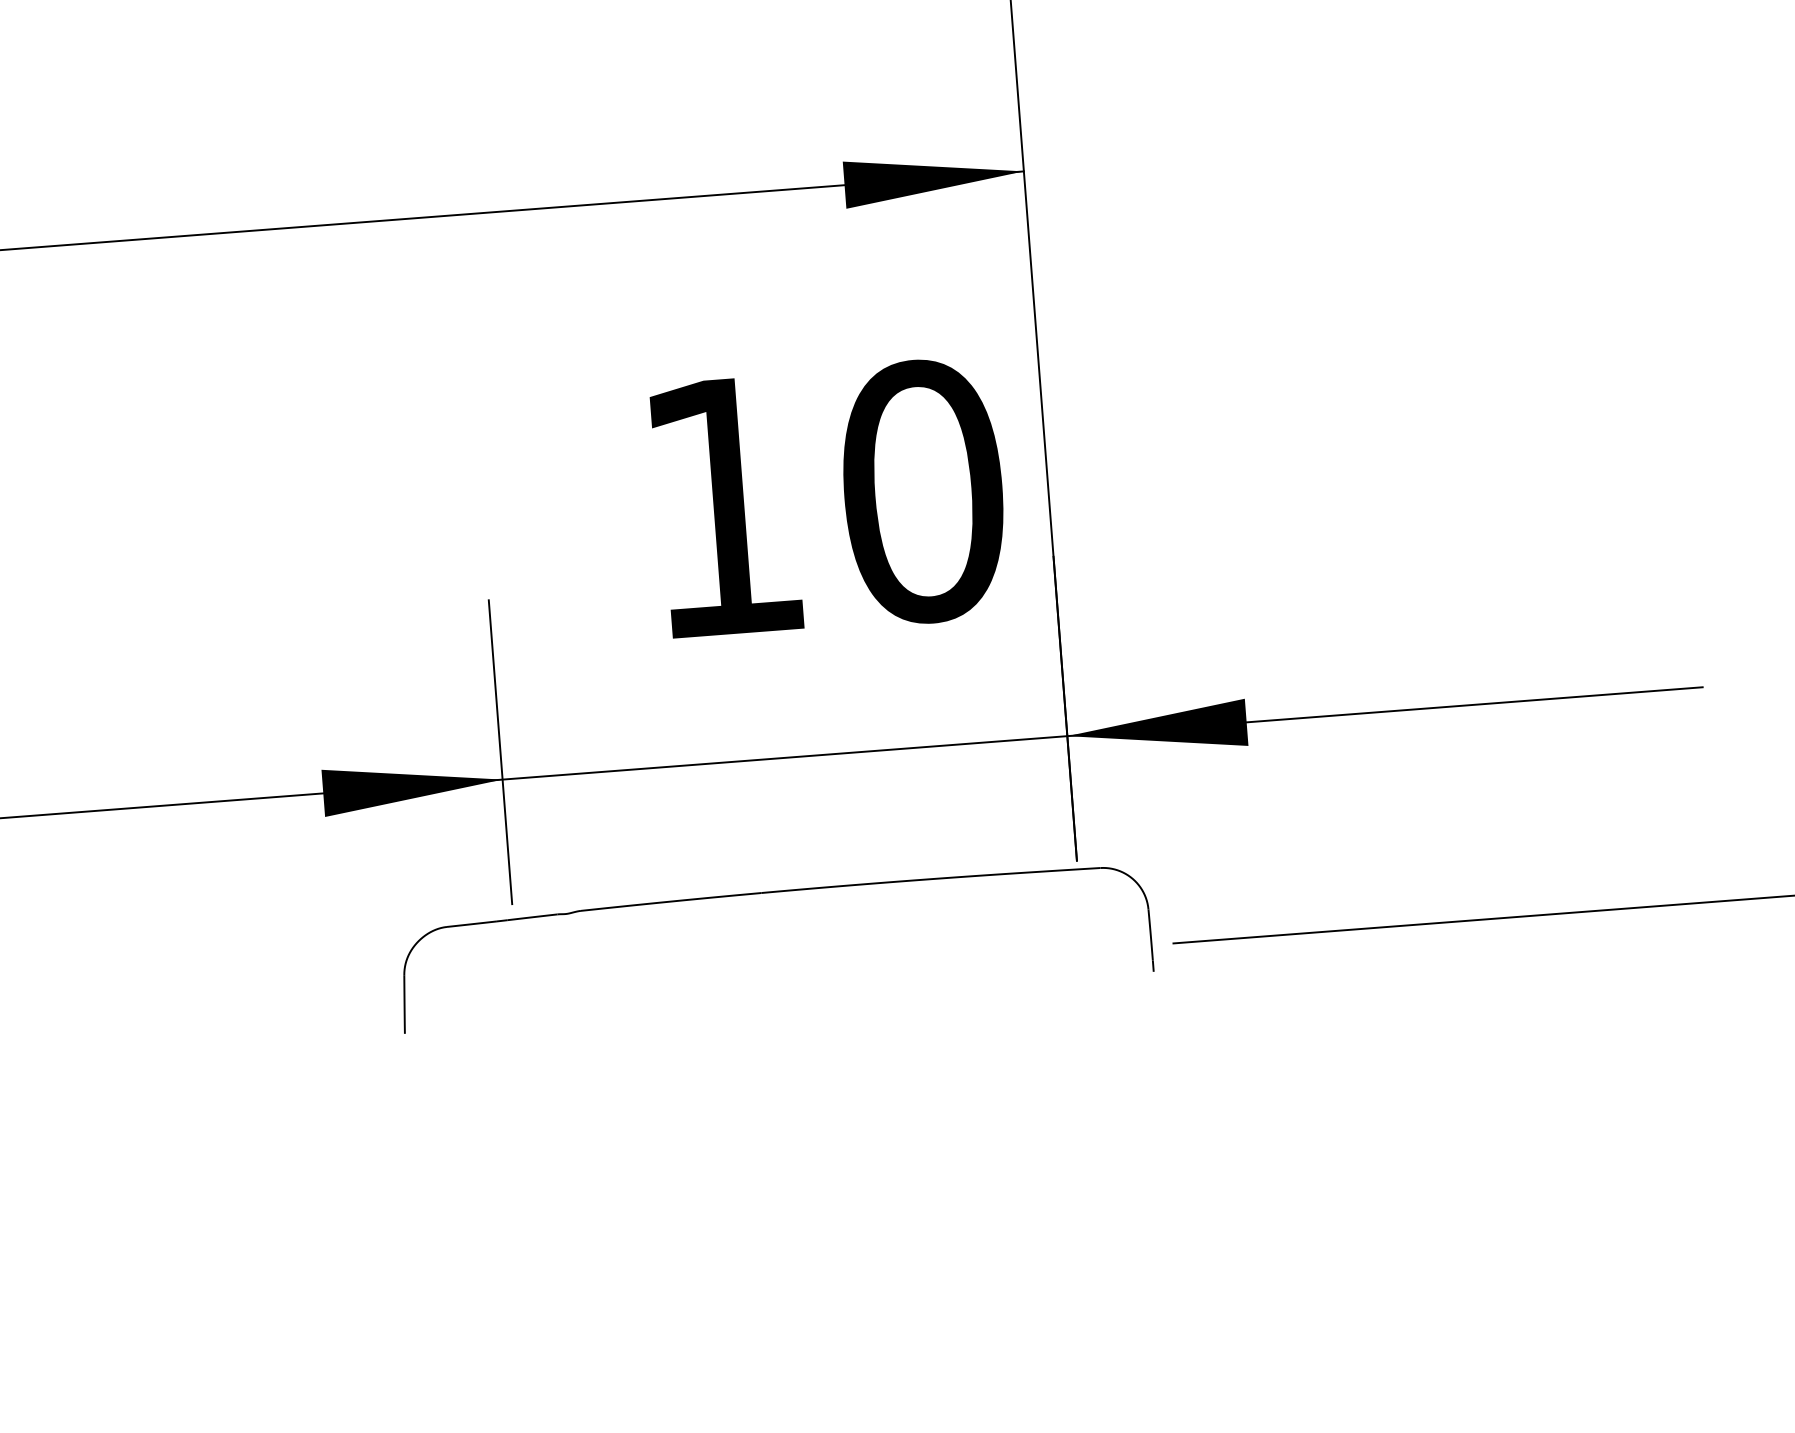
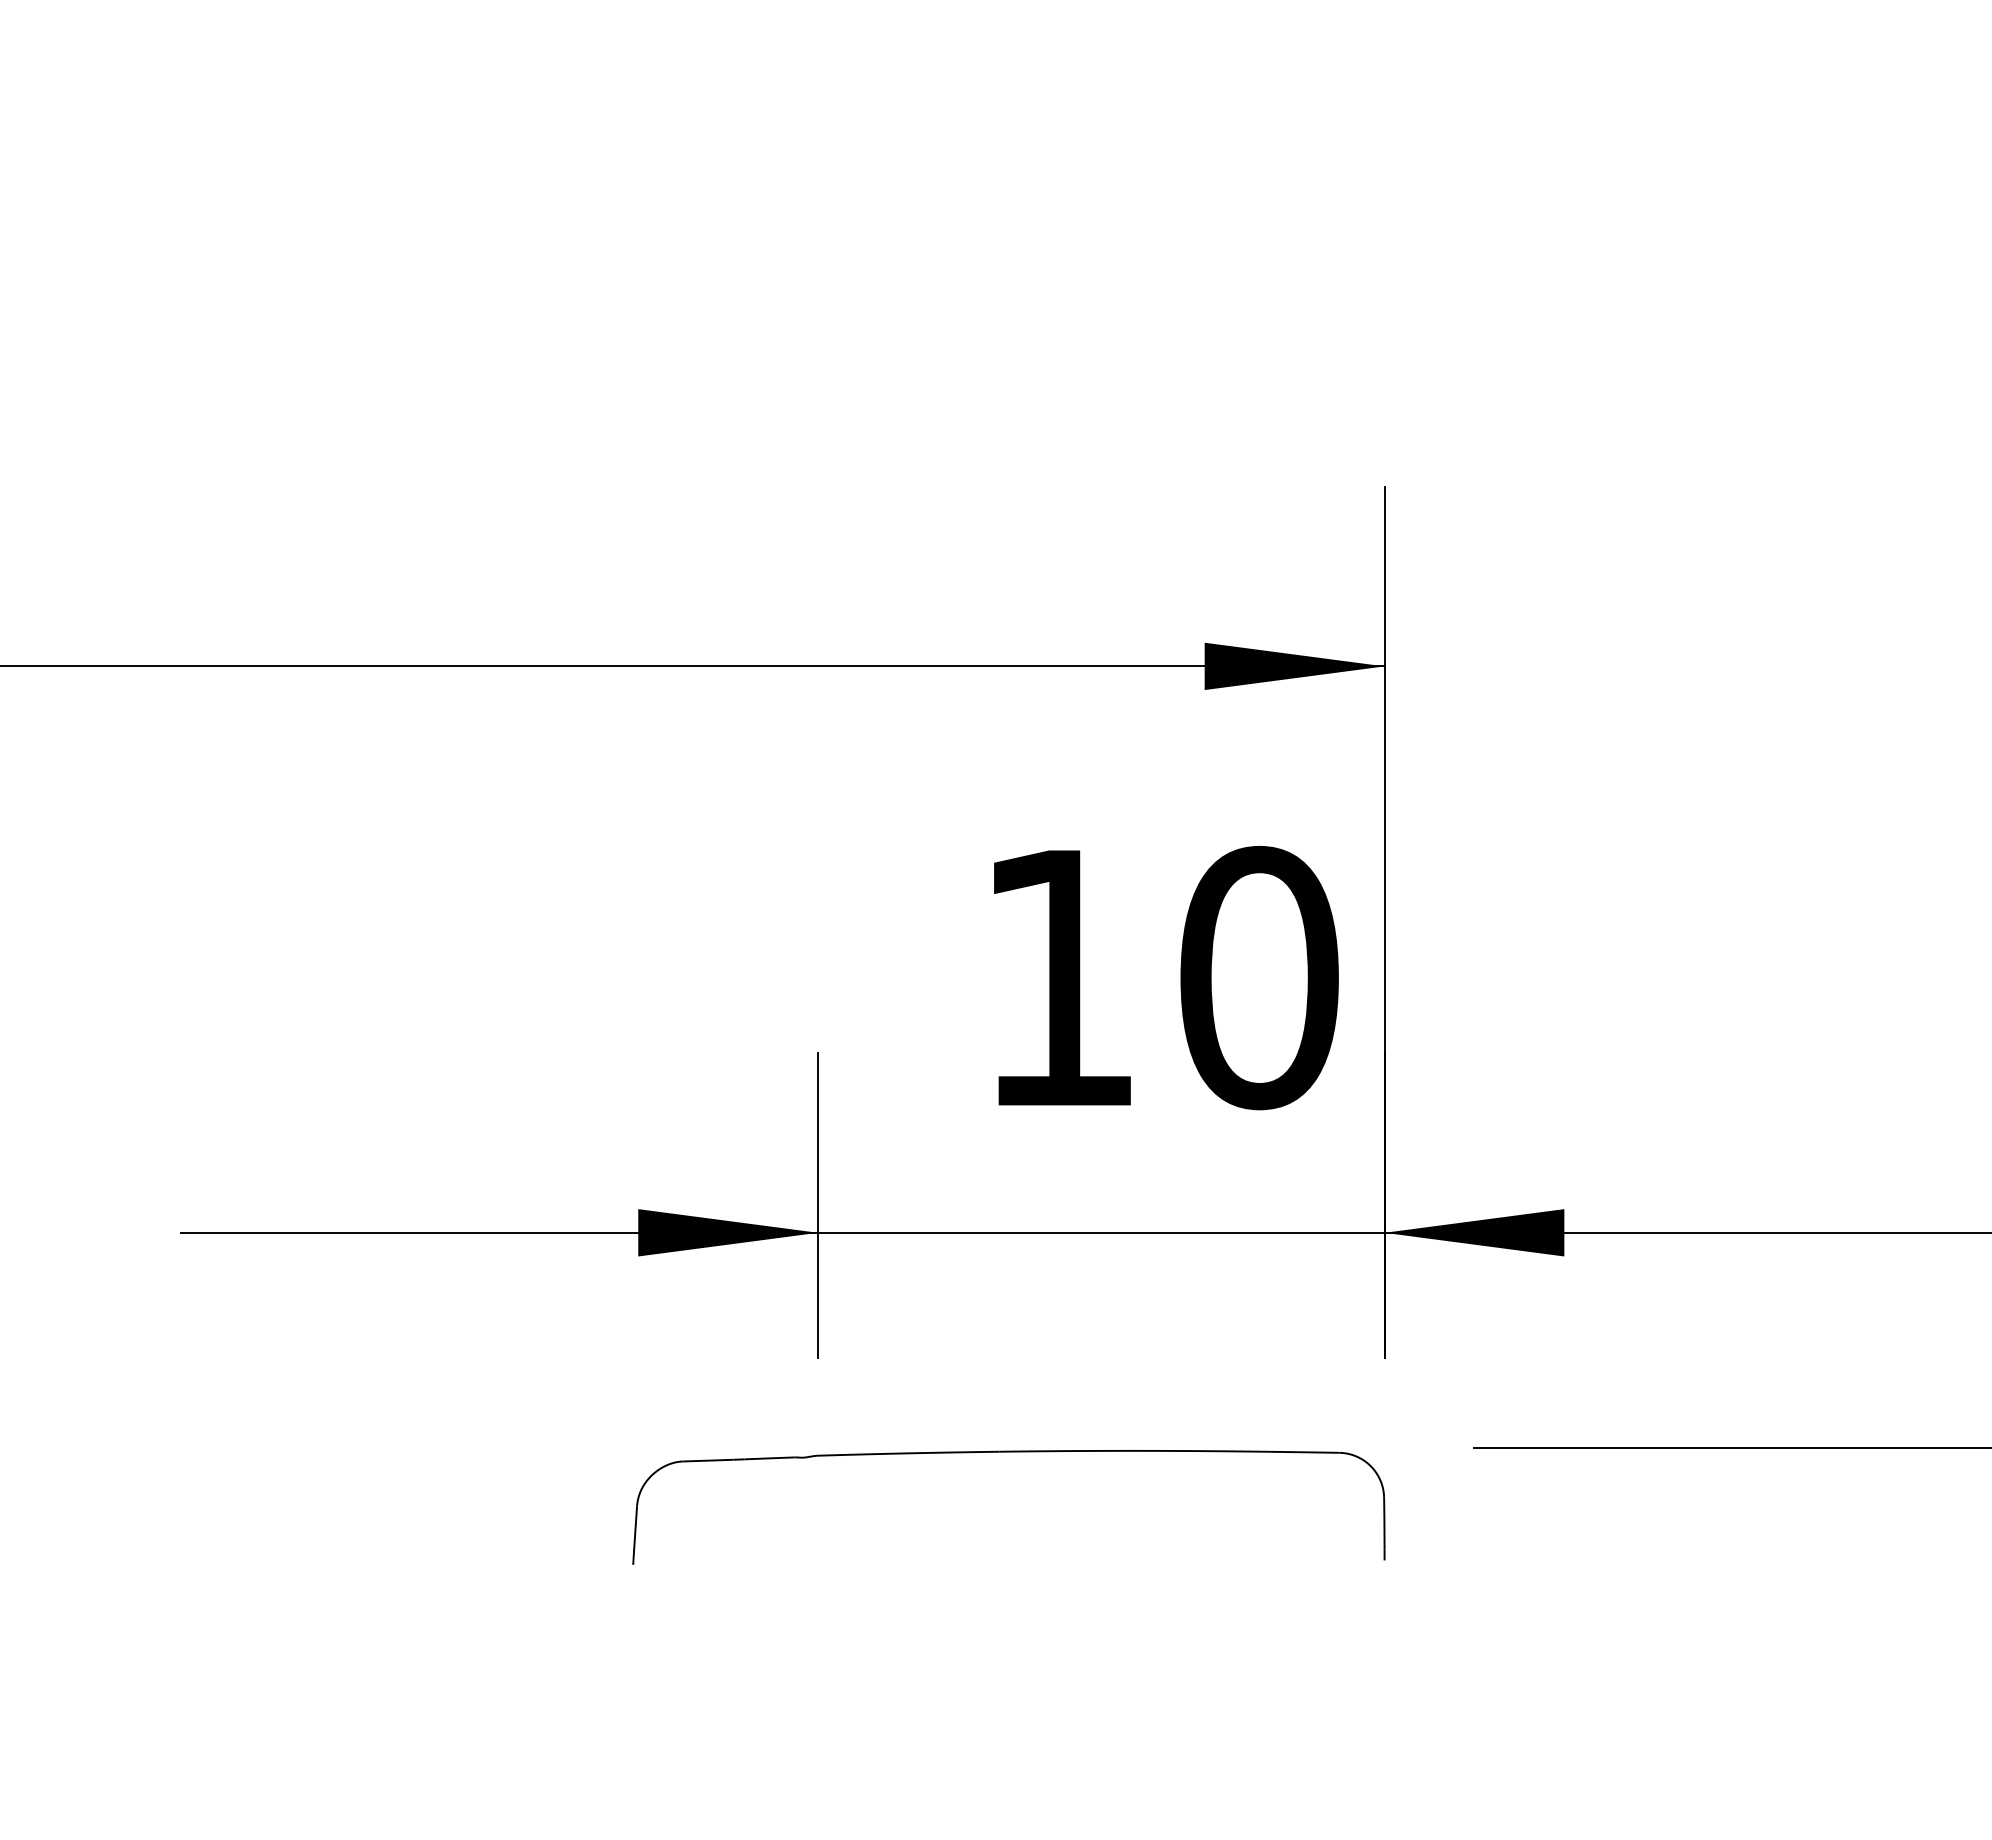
part: (770, 893) -> (1008, 1452), moved

